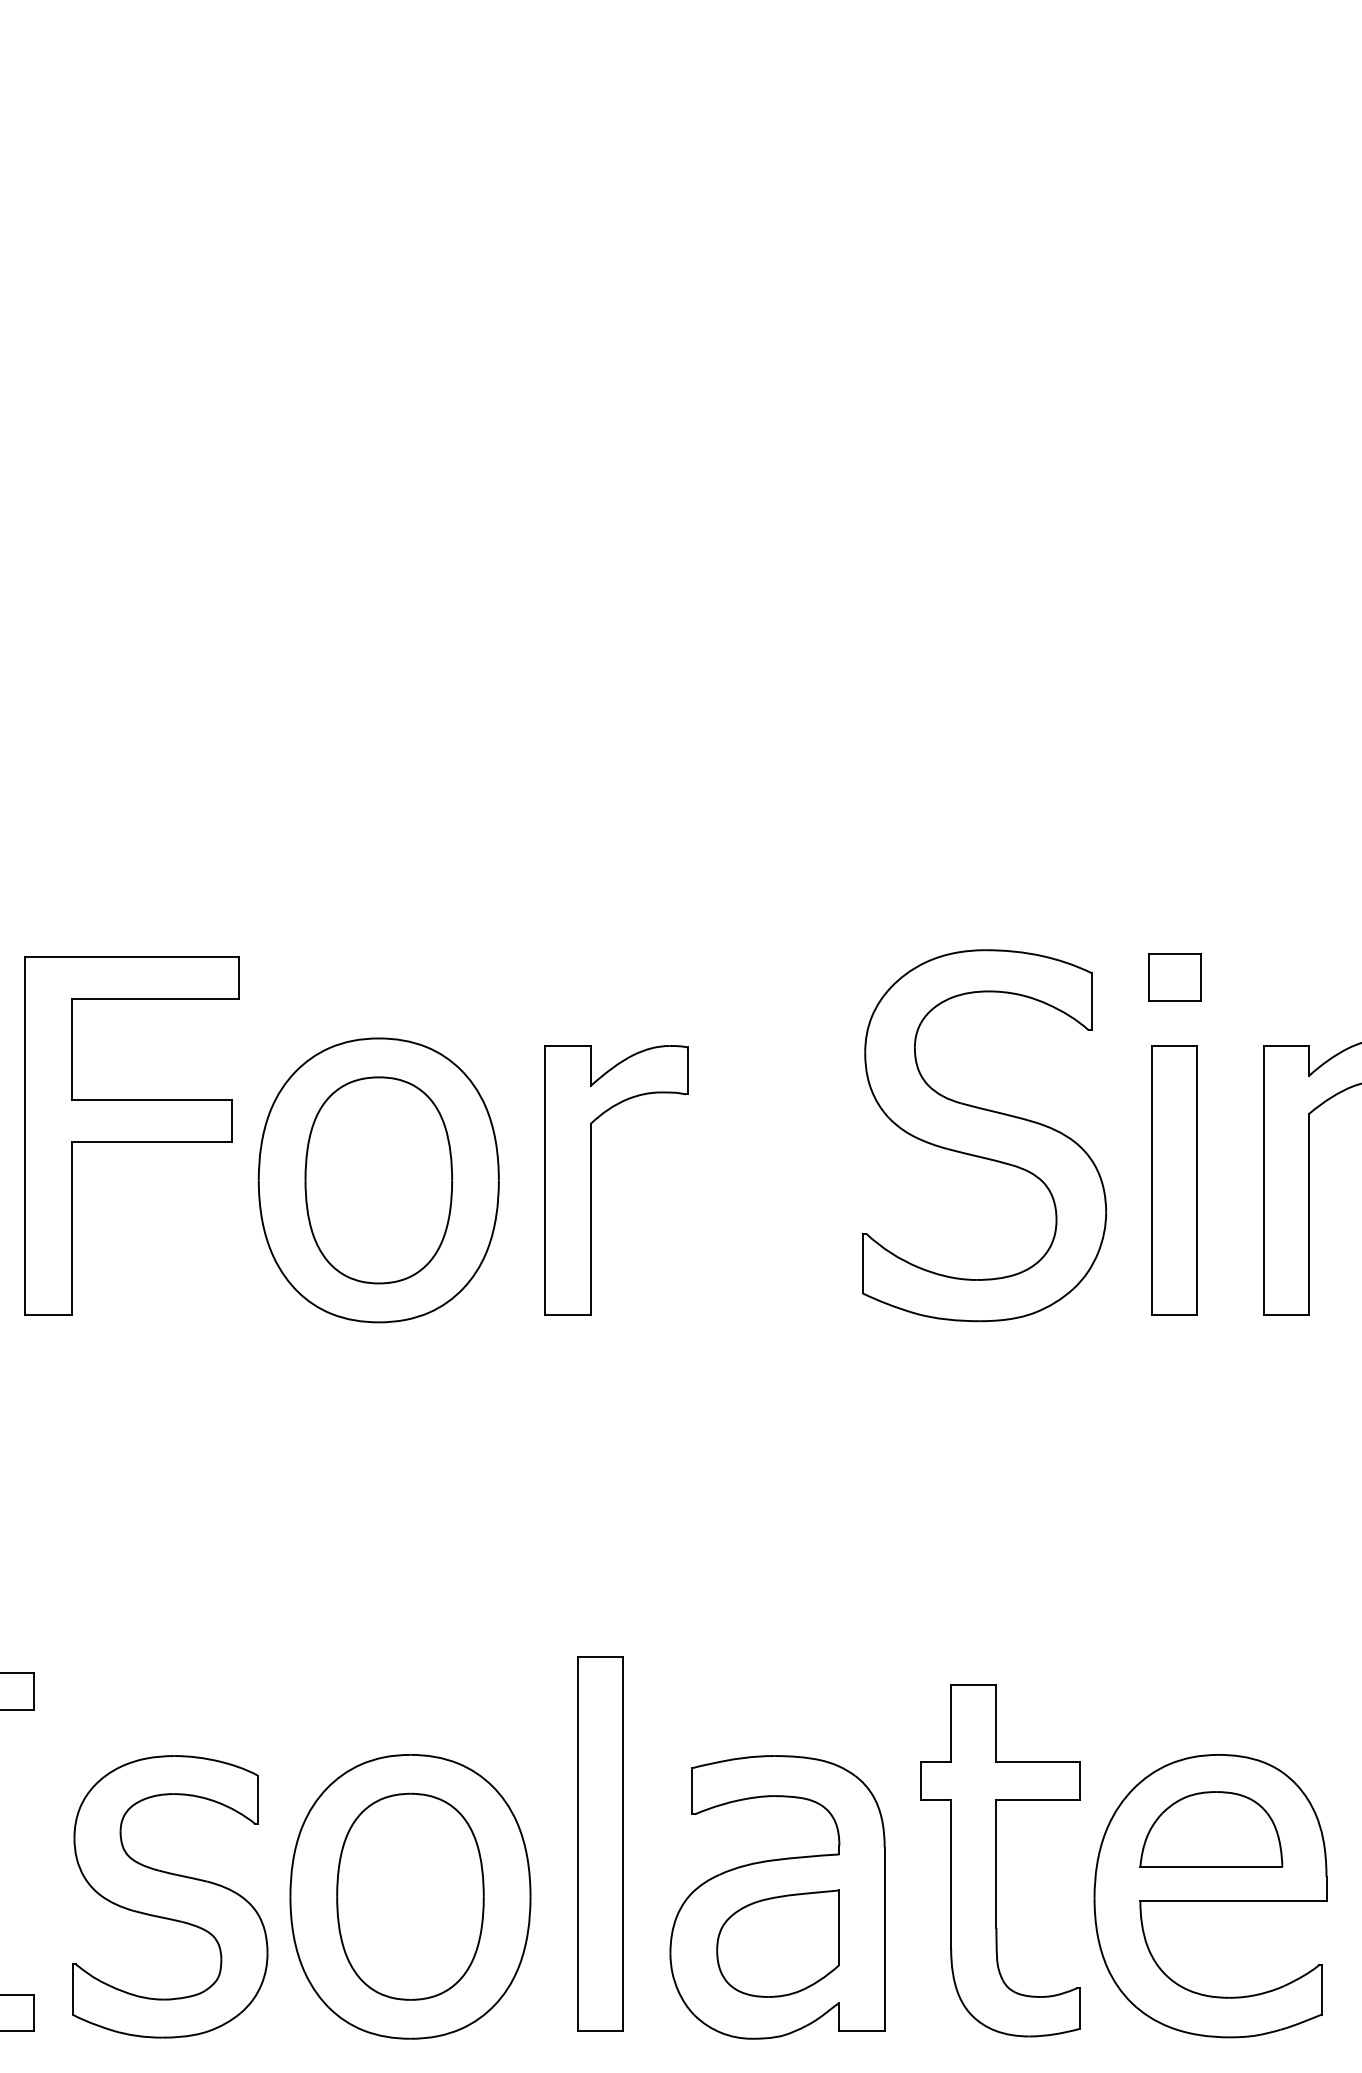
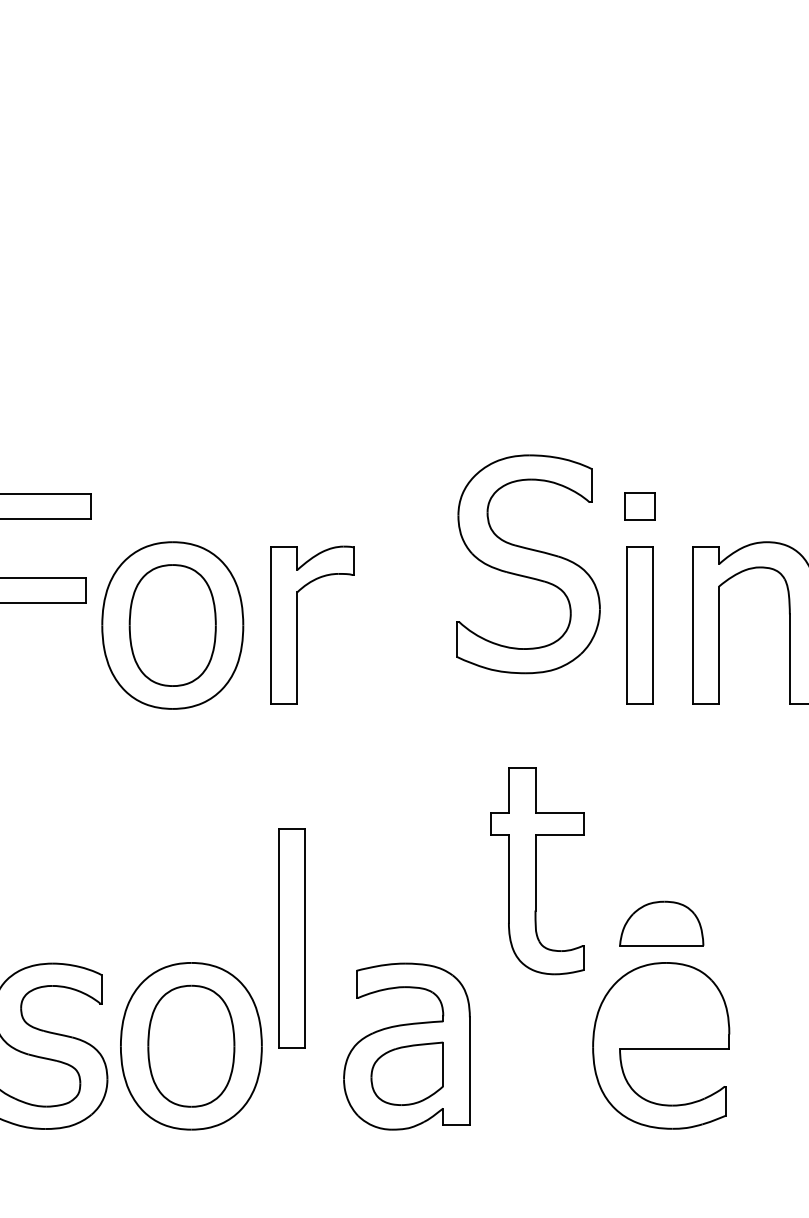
part: (984, 1136) -> (528, 564), moved
part: (1210, 1829) -> (661, 923), moved
part: (599, 1844) -> (291, 938), moved
part: (999, 1861) -> (537, 871), moved

